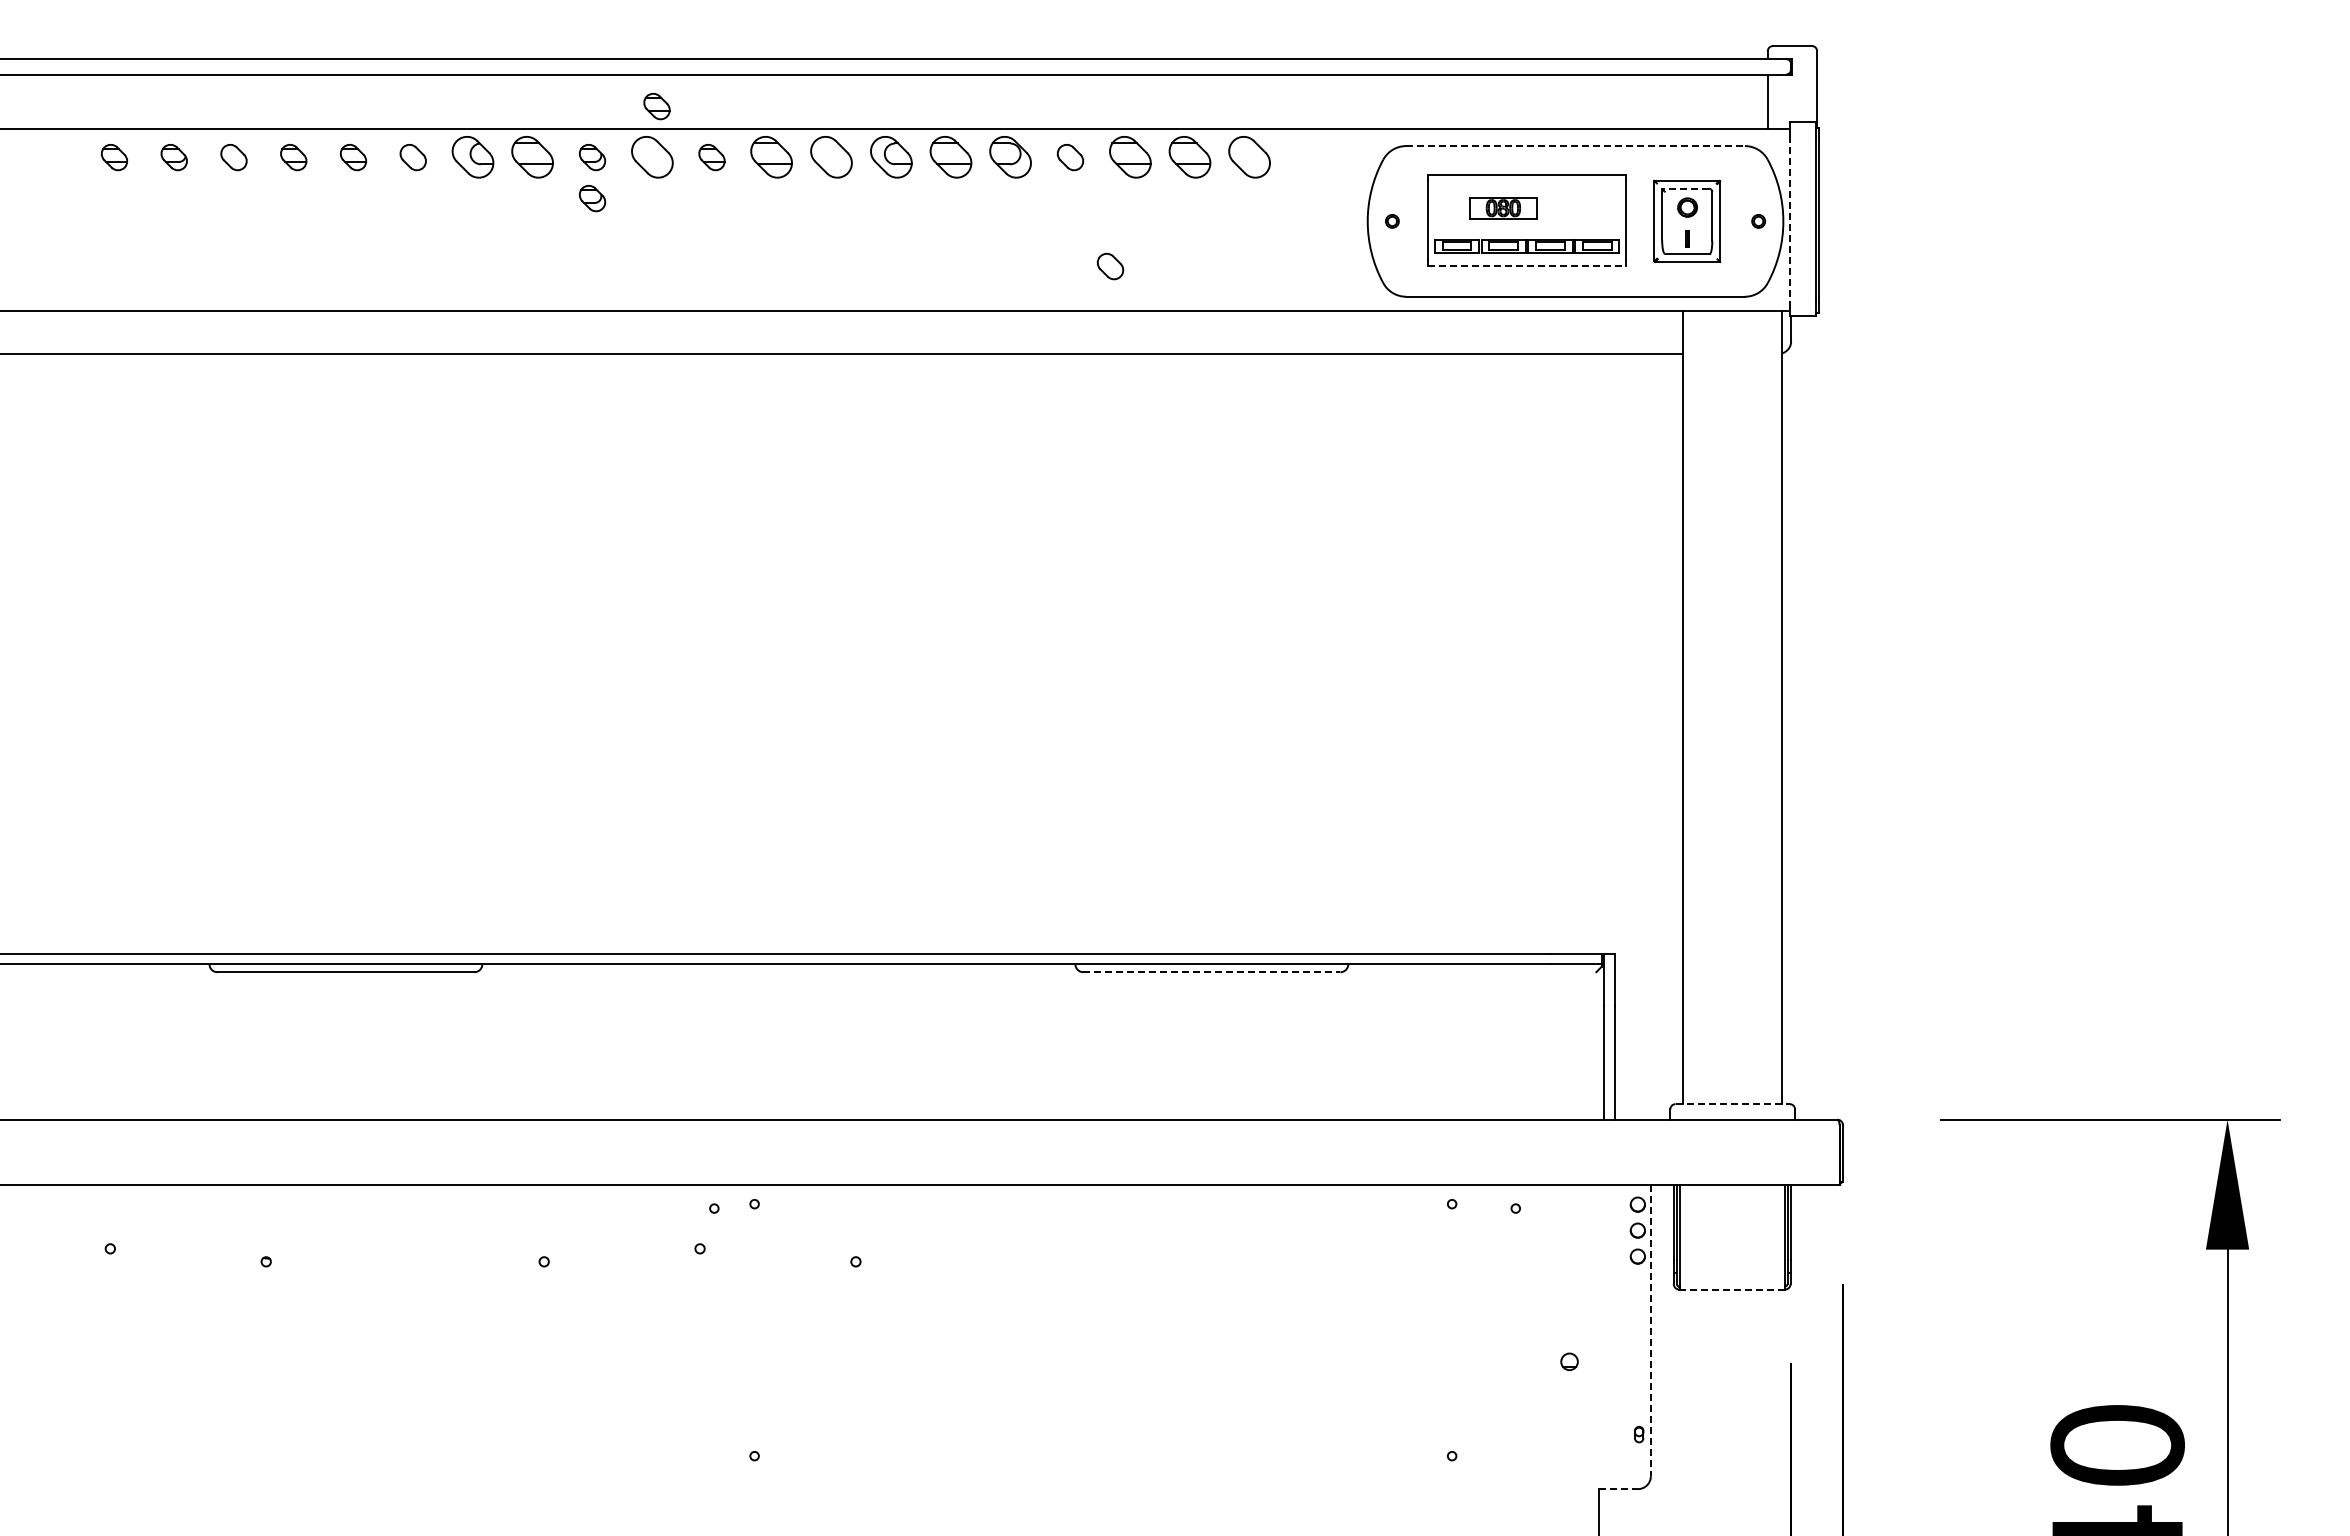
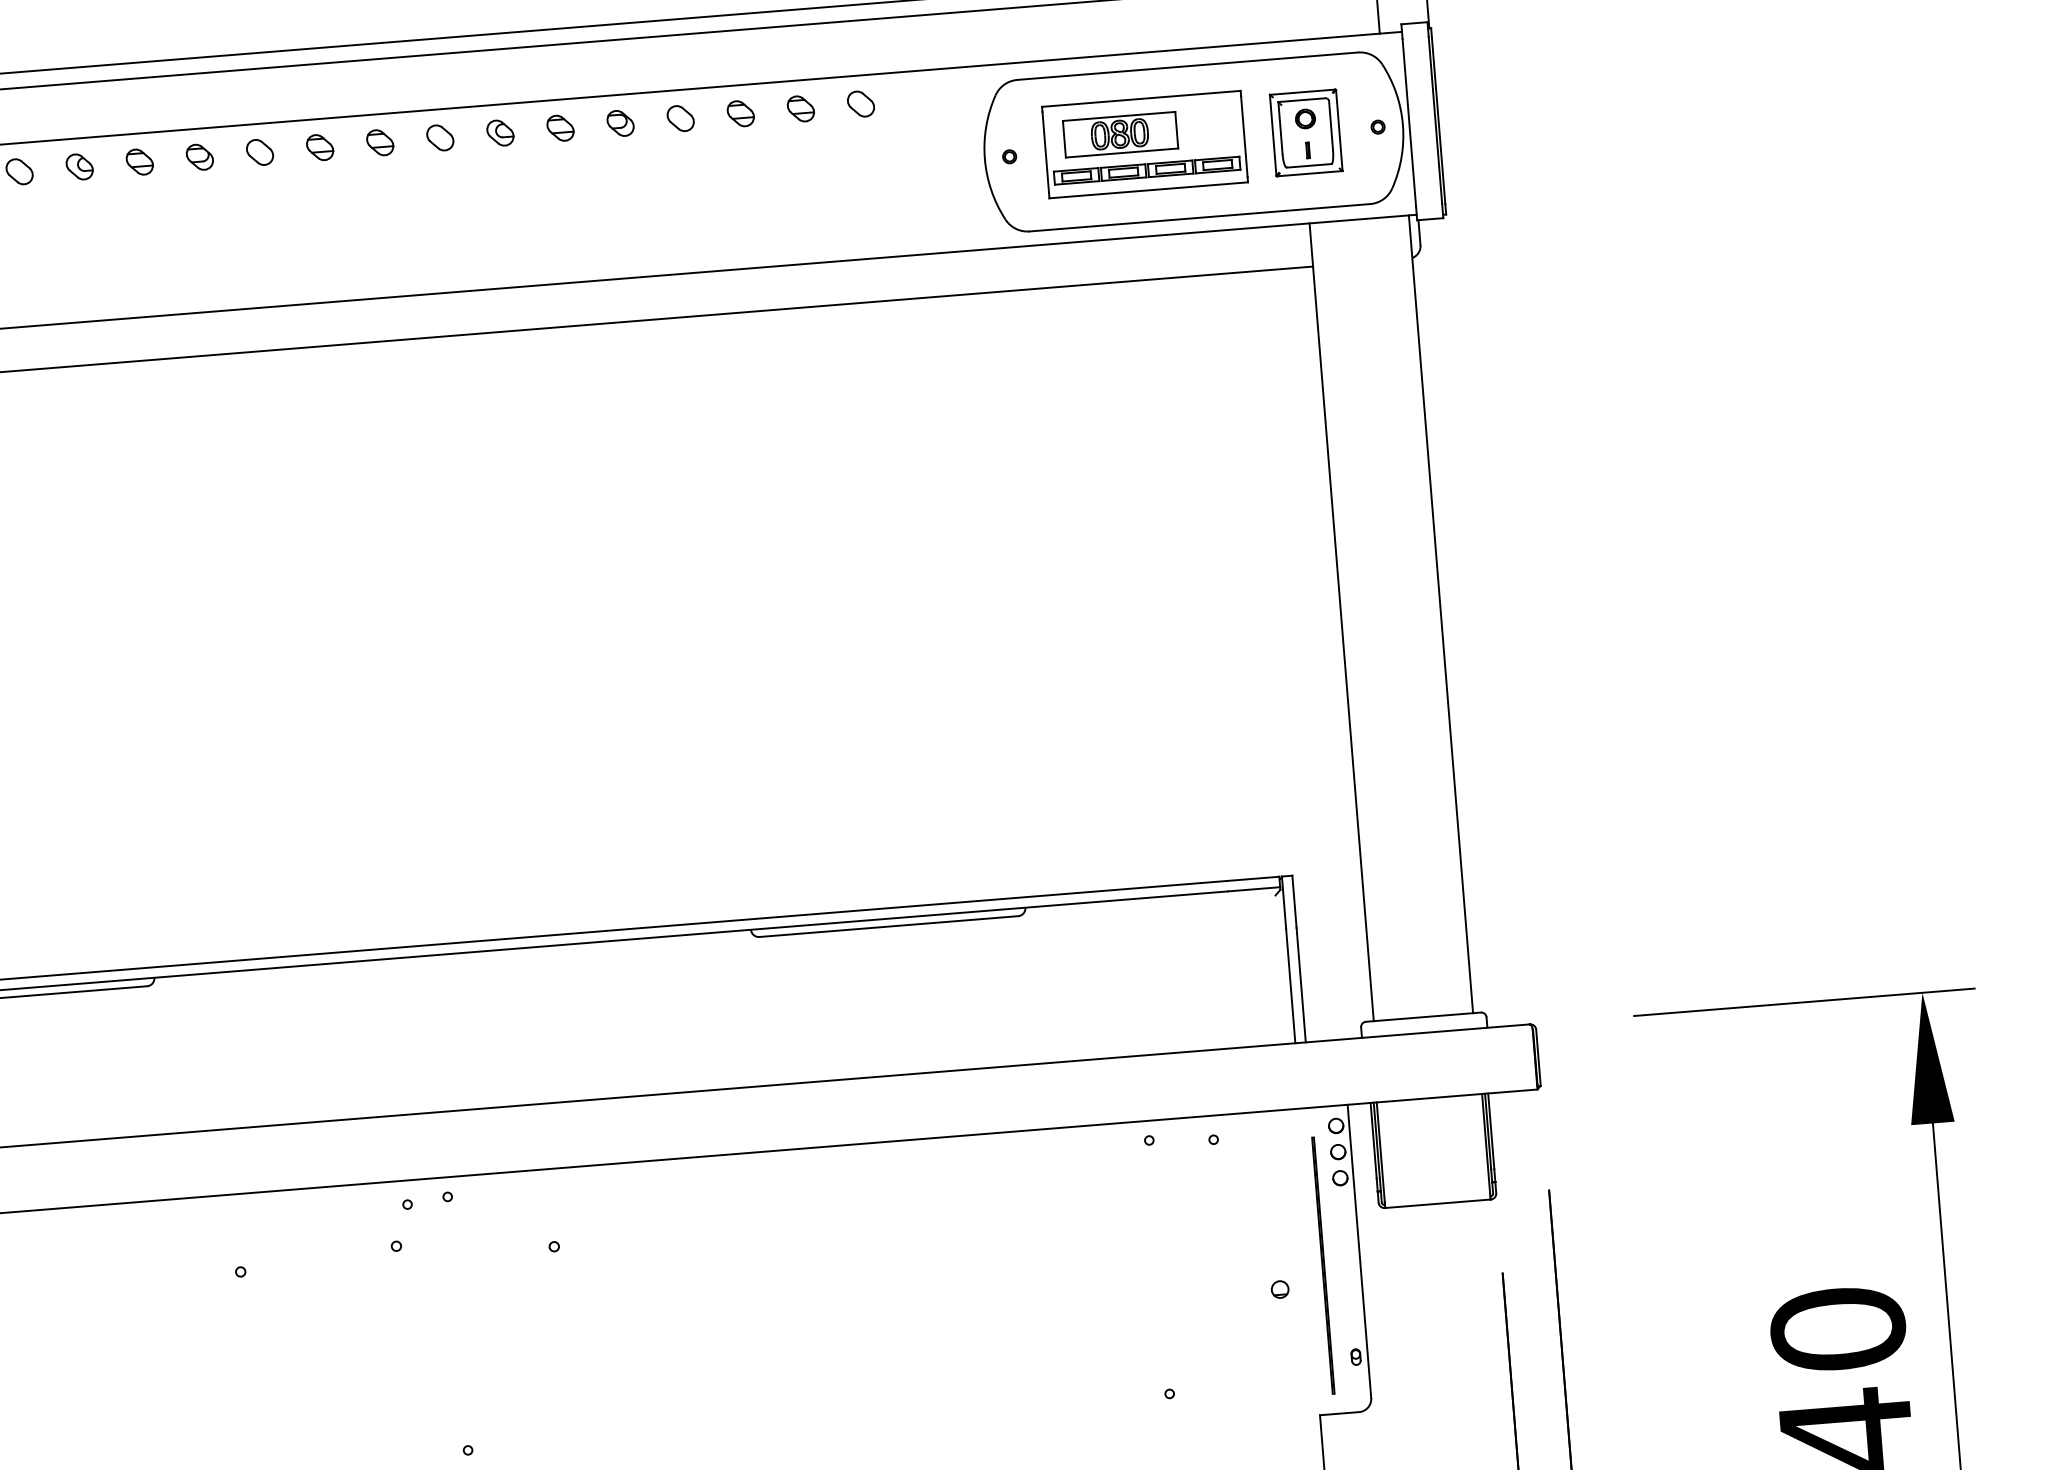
part: (656, 106) -> (260, 100), removed
line: (1576, 146) -> (1188, 66), dashed -> solid
part: (472, 157) -> (79, 166), size x0.62
part: (532, 157) -> (139, 162), size x0.62
part: (651, 157) -> (259, 152), size x0.62
part: (771, 157) -> (379, 142), size x0.62
part: (831, 157) -> (440, 137), size x0.62
part: (890, 157) -> (499, 133), size x0.62
part: (950, 157) -> (560, 128), size x0.62
part: (1010, 157) -> (620, 123), size x0.62
part: (1129, 157) -> (740, 113), size x0.62
part: (1189, 157) -> (800, 108), size x0.62
part: (1249, 157) -> (860, 104), size x0.62
line: (1685, 188) -> (1301, 99), dashed -> solid
part: (592, 198) -> (203, 198), removed
part: (1503, 208) -> (1120, 134), size x1.67
line: (1789, 219) -> (1408, 122), dashed -> solid
line: (1527, 265) -> (1149, 190), dashed -> solid
part: (1110, 266) -> (729, 224), removed
line: (1211, 972) -> (888, 926), dashed -> solid
line: (1733, 1104) -> (1424, 1017), dashed -> solid
line: (1731, 1289) -> (1437, 1203), dashed -> solid
line: (1650, 1330) -> (1359, 1251), dashed -> solid
line: (1613, 1341) -> (1322, 1265), added
line: (1618, 1489) -> (1339, 1414), dashed -> solid

